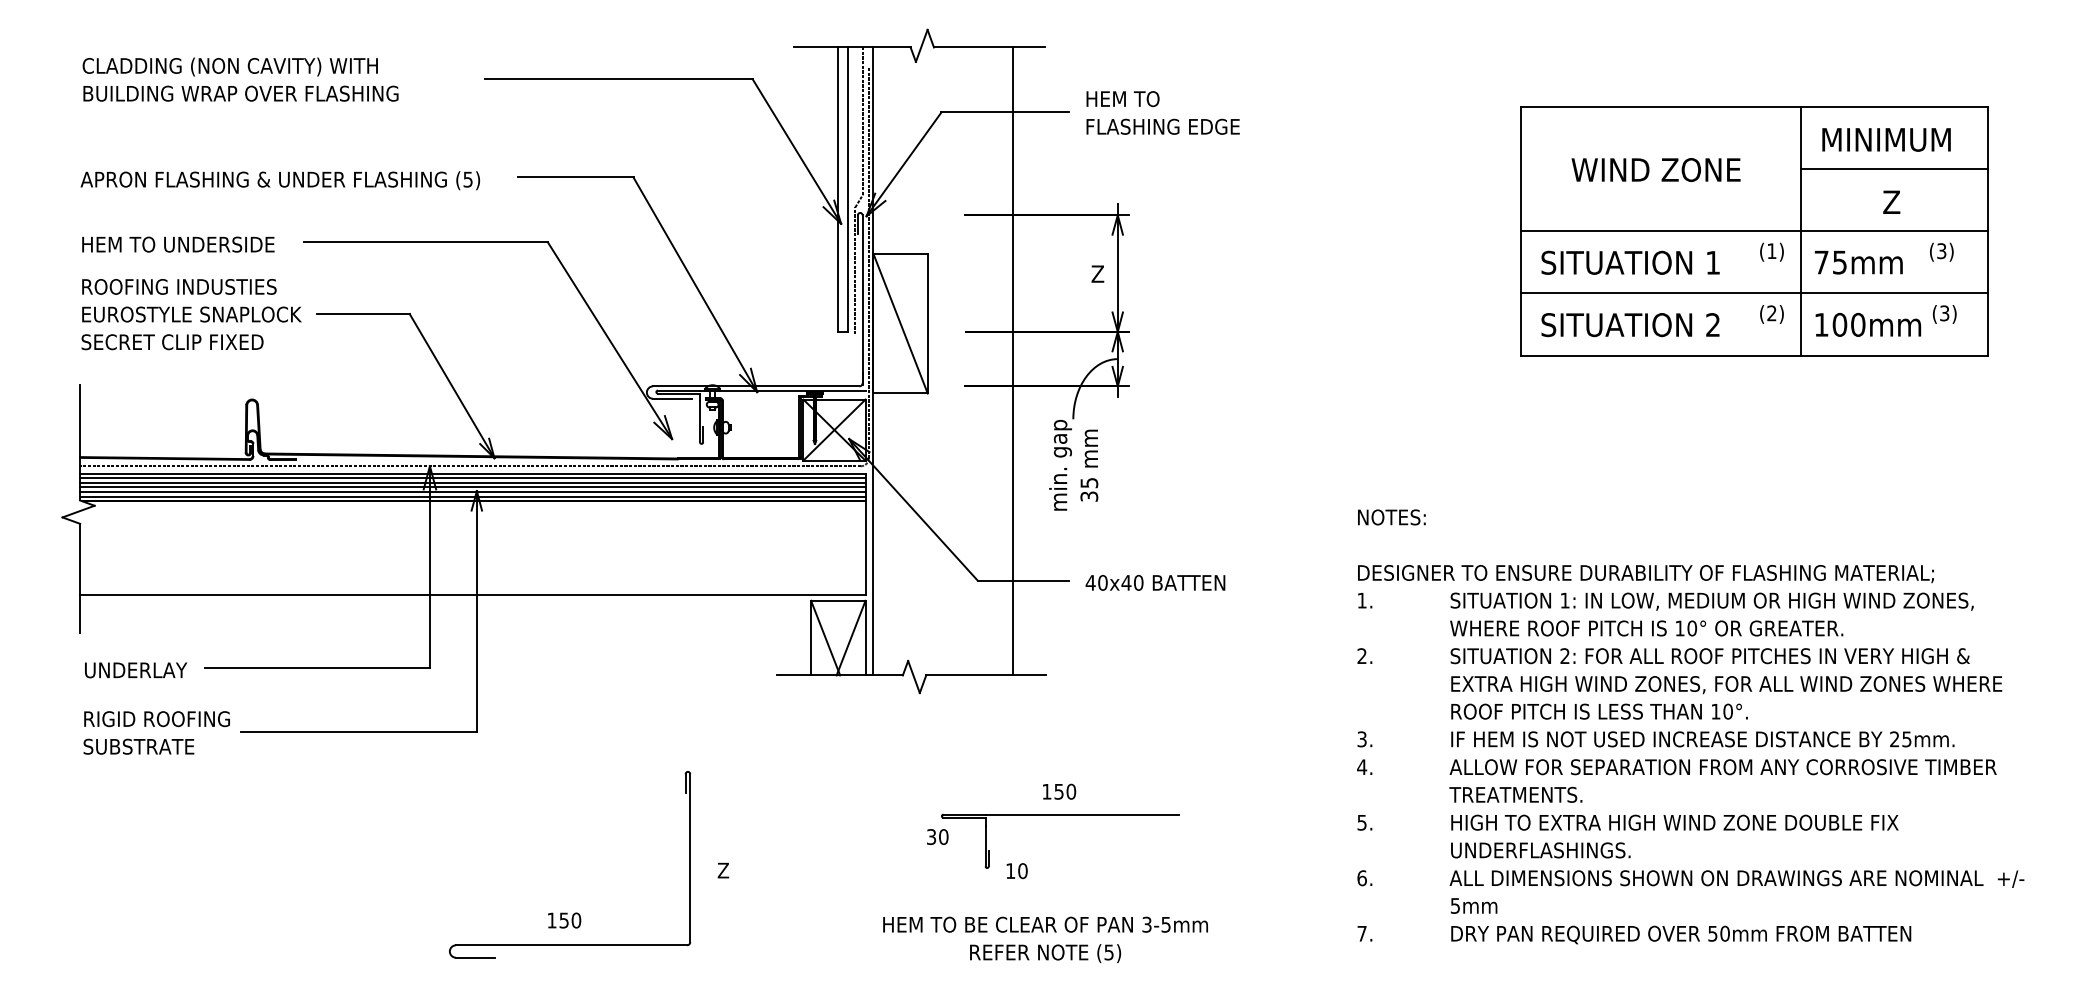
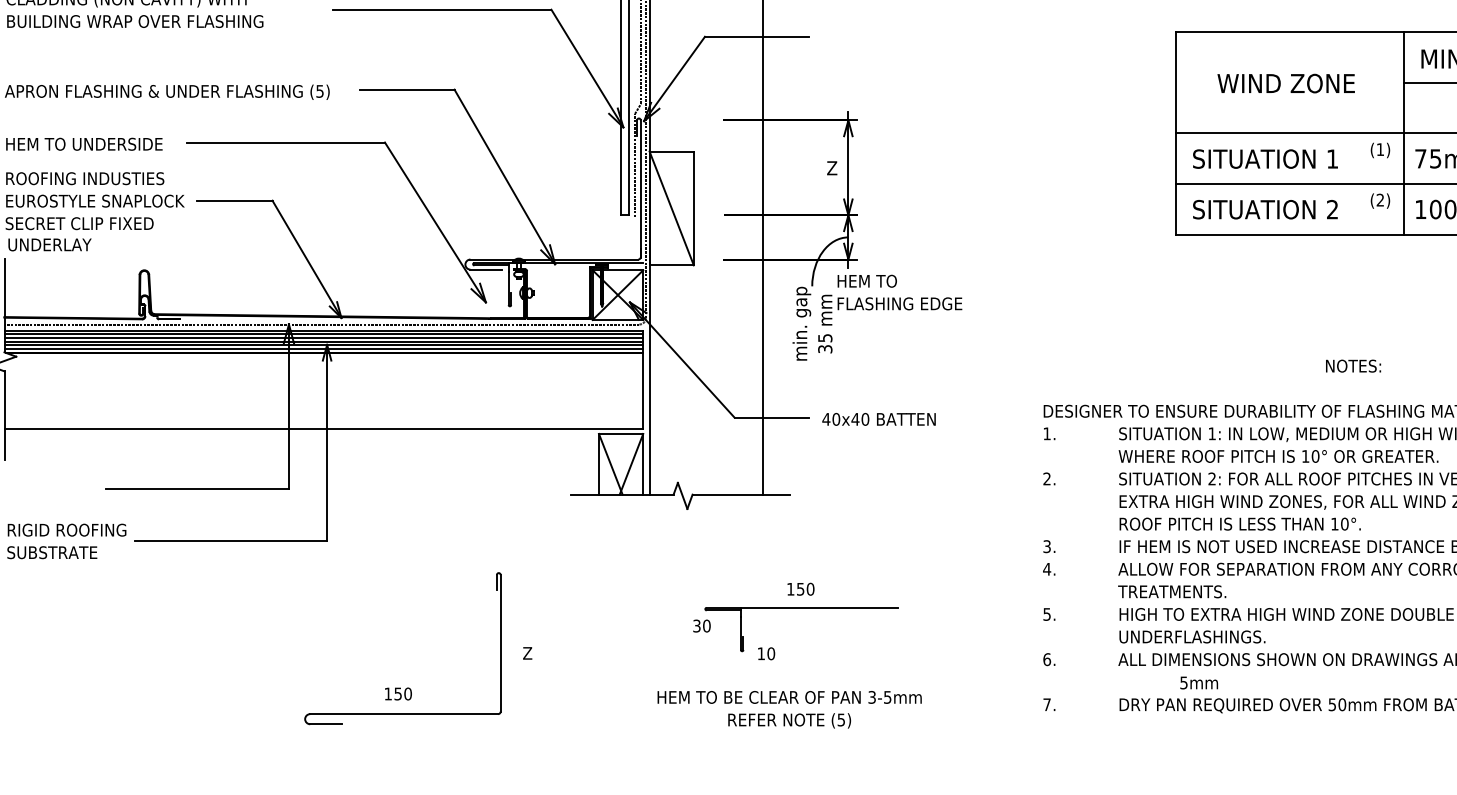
text: (1162, 112) -> (899, 292), moved
text: (1391, 517) -> (1353, 366), moved
text: (136, 670) -> (50, 245), moved
text: (1473, 905) -> (1198, 682), moved

